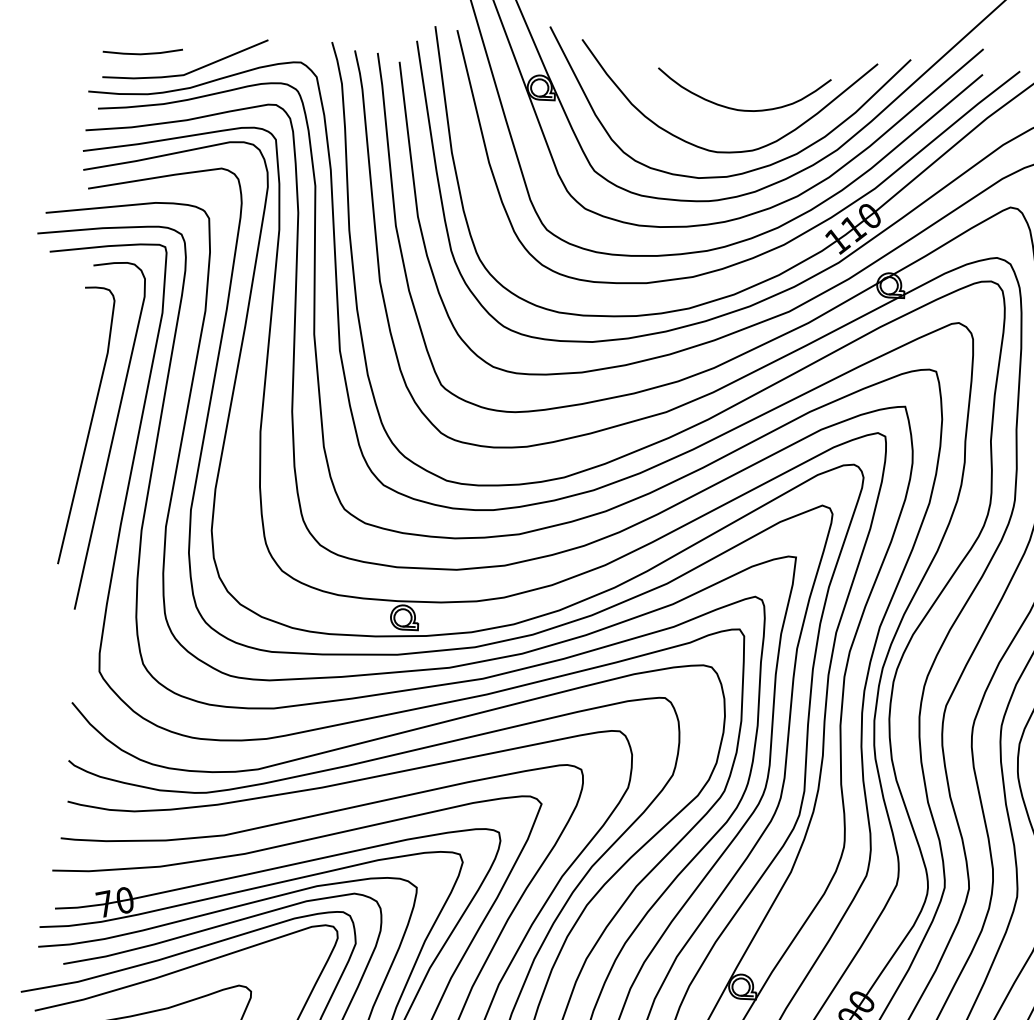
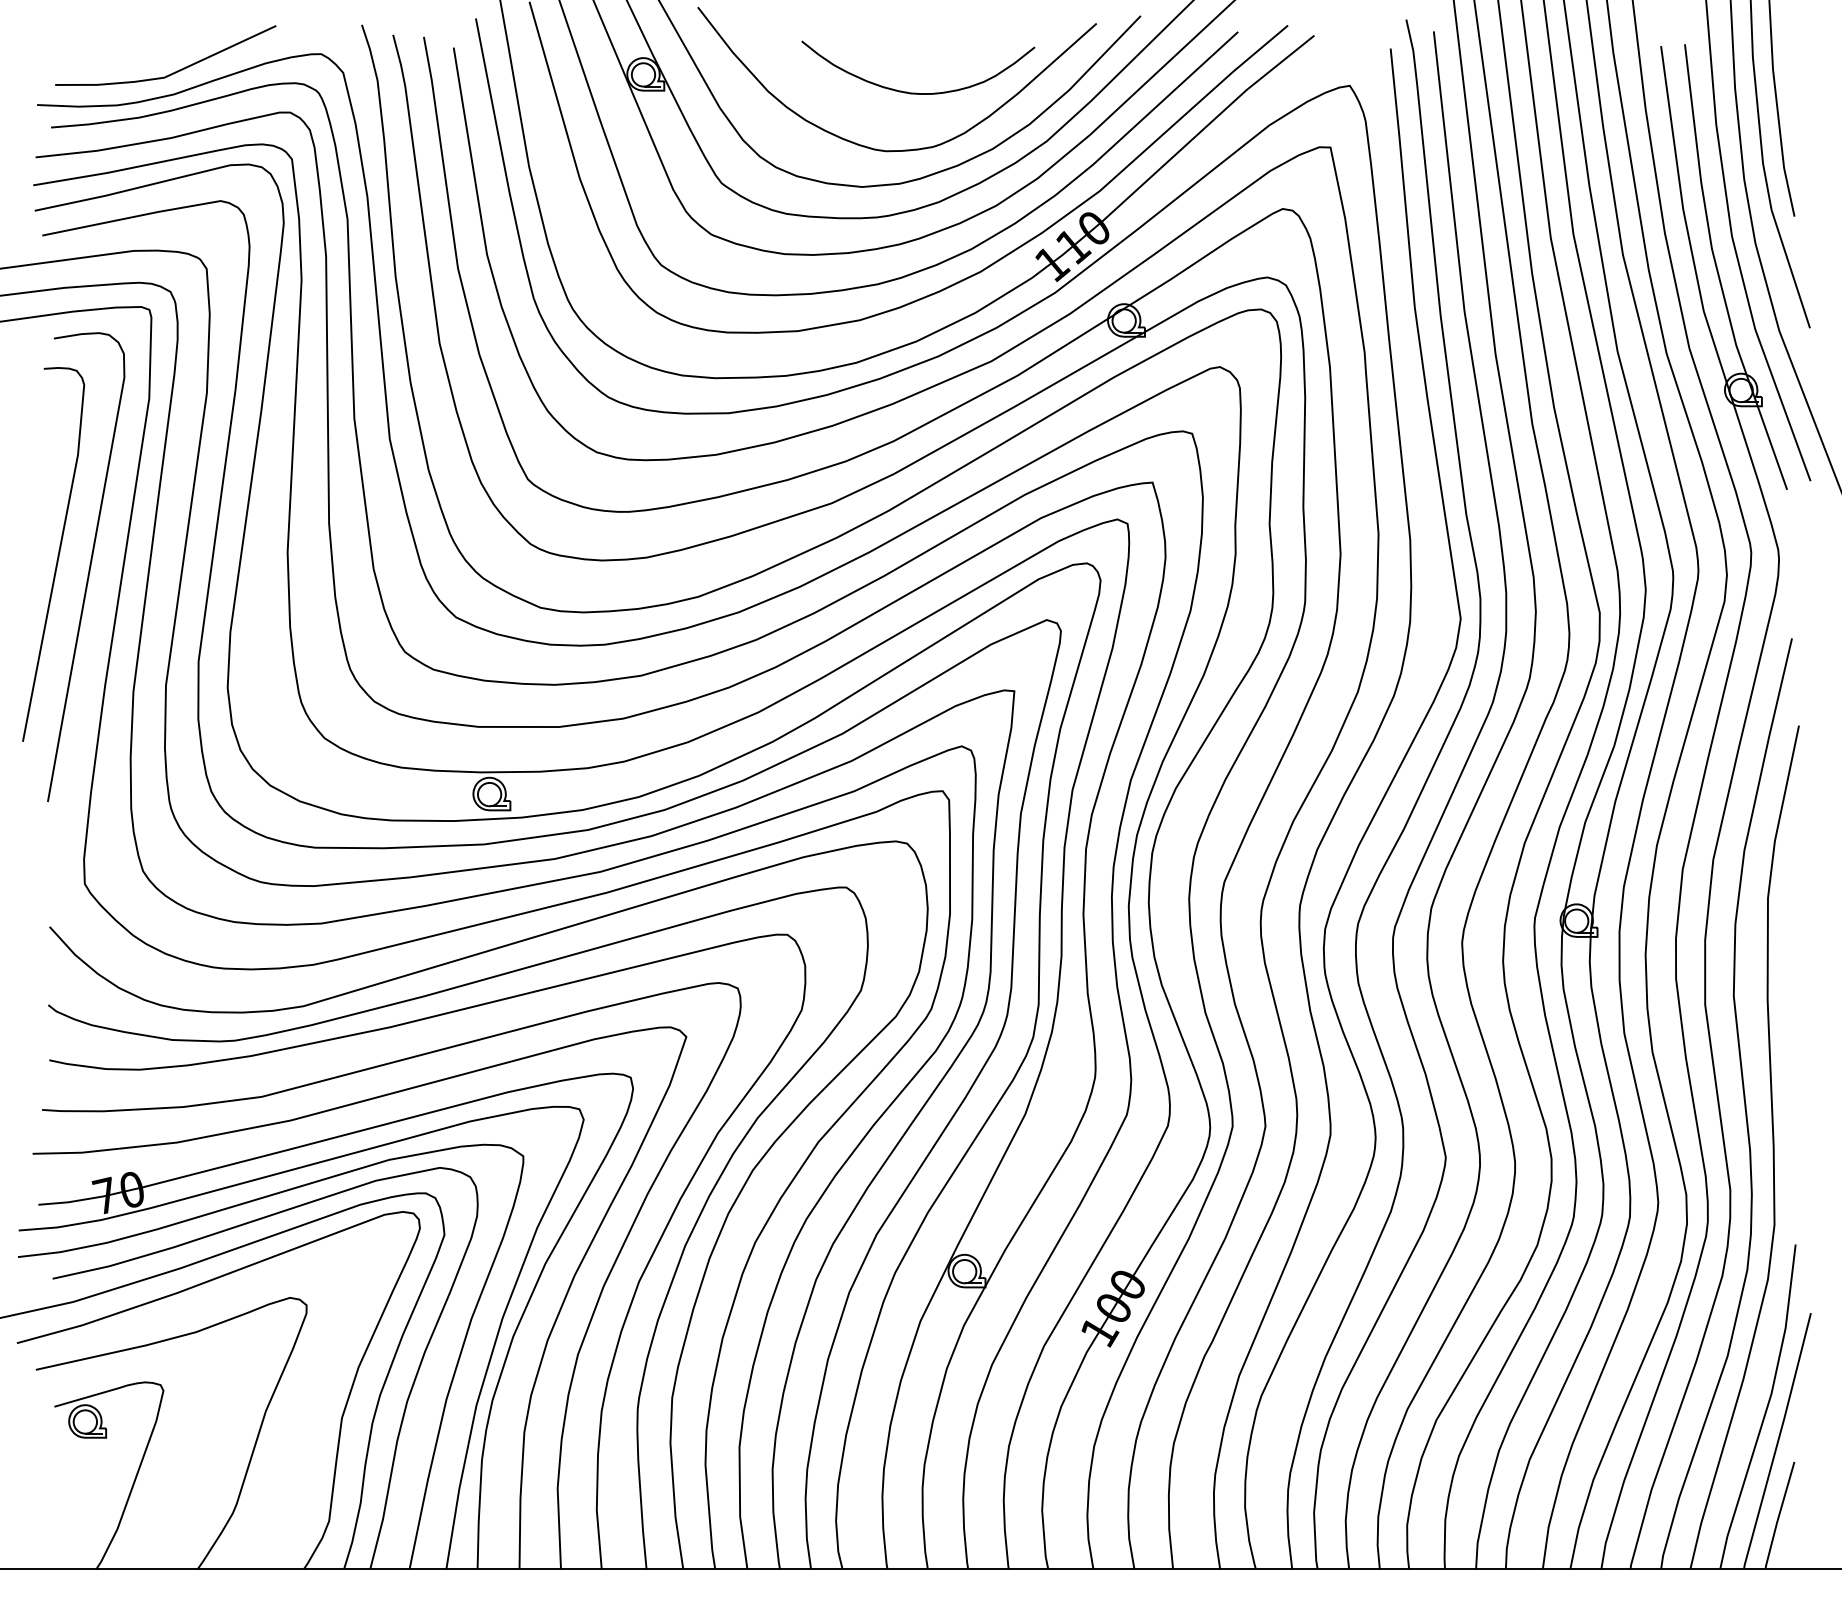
line: (143, 53) -> (108, 50), removed

